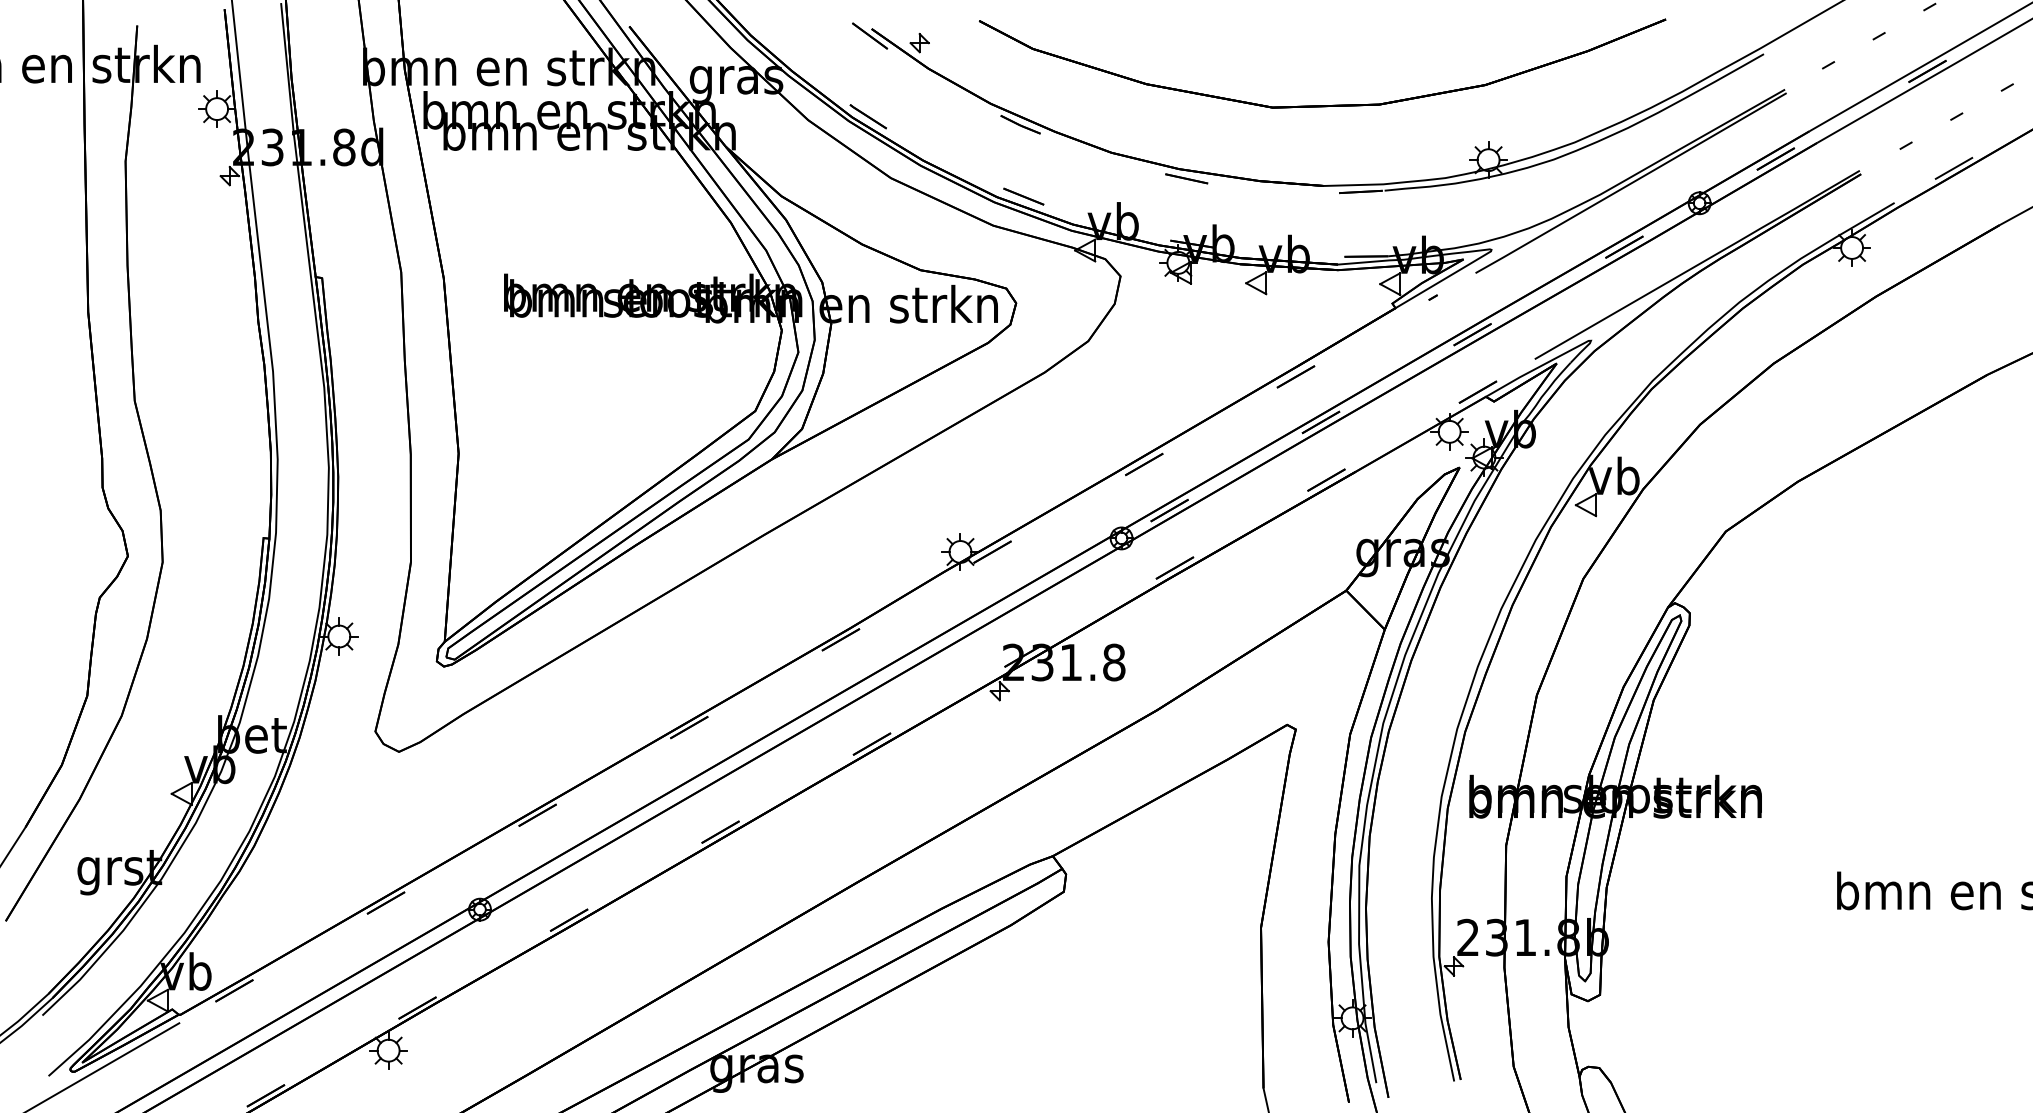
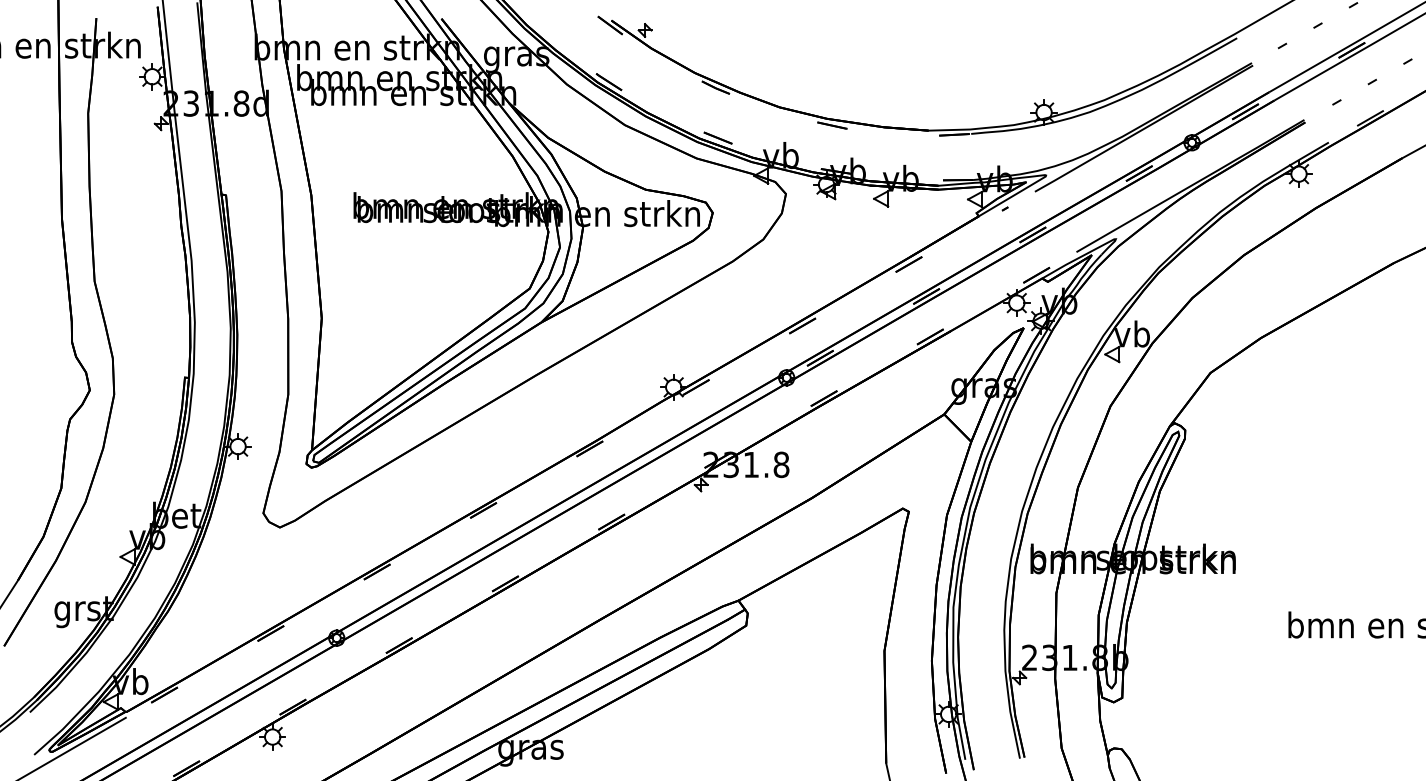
part: (1322, 105) -> (927, 74), removed

